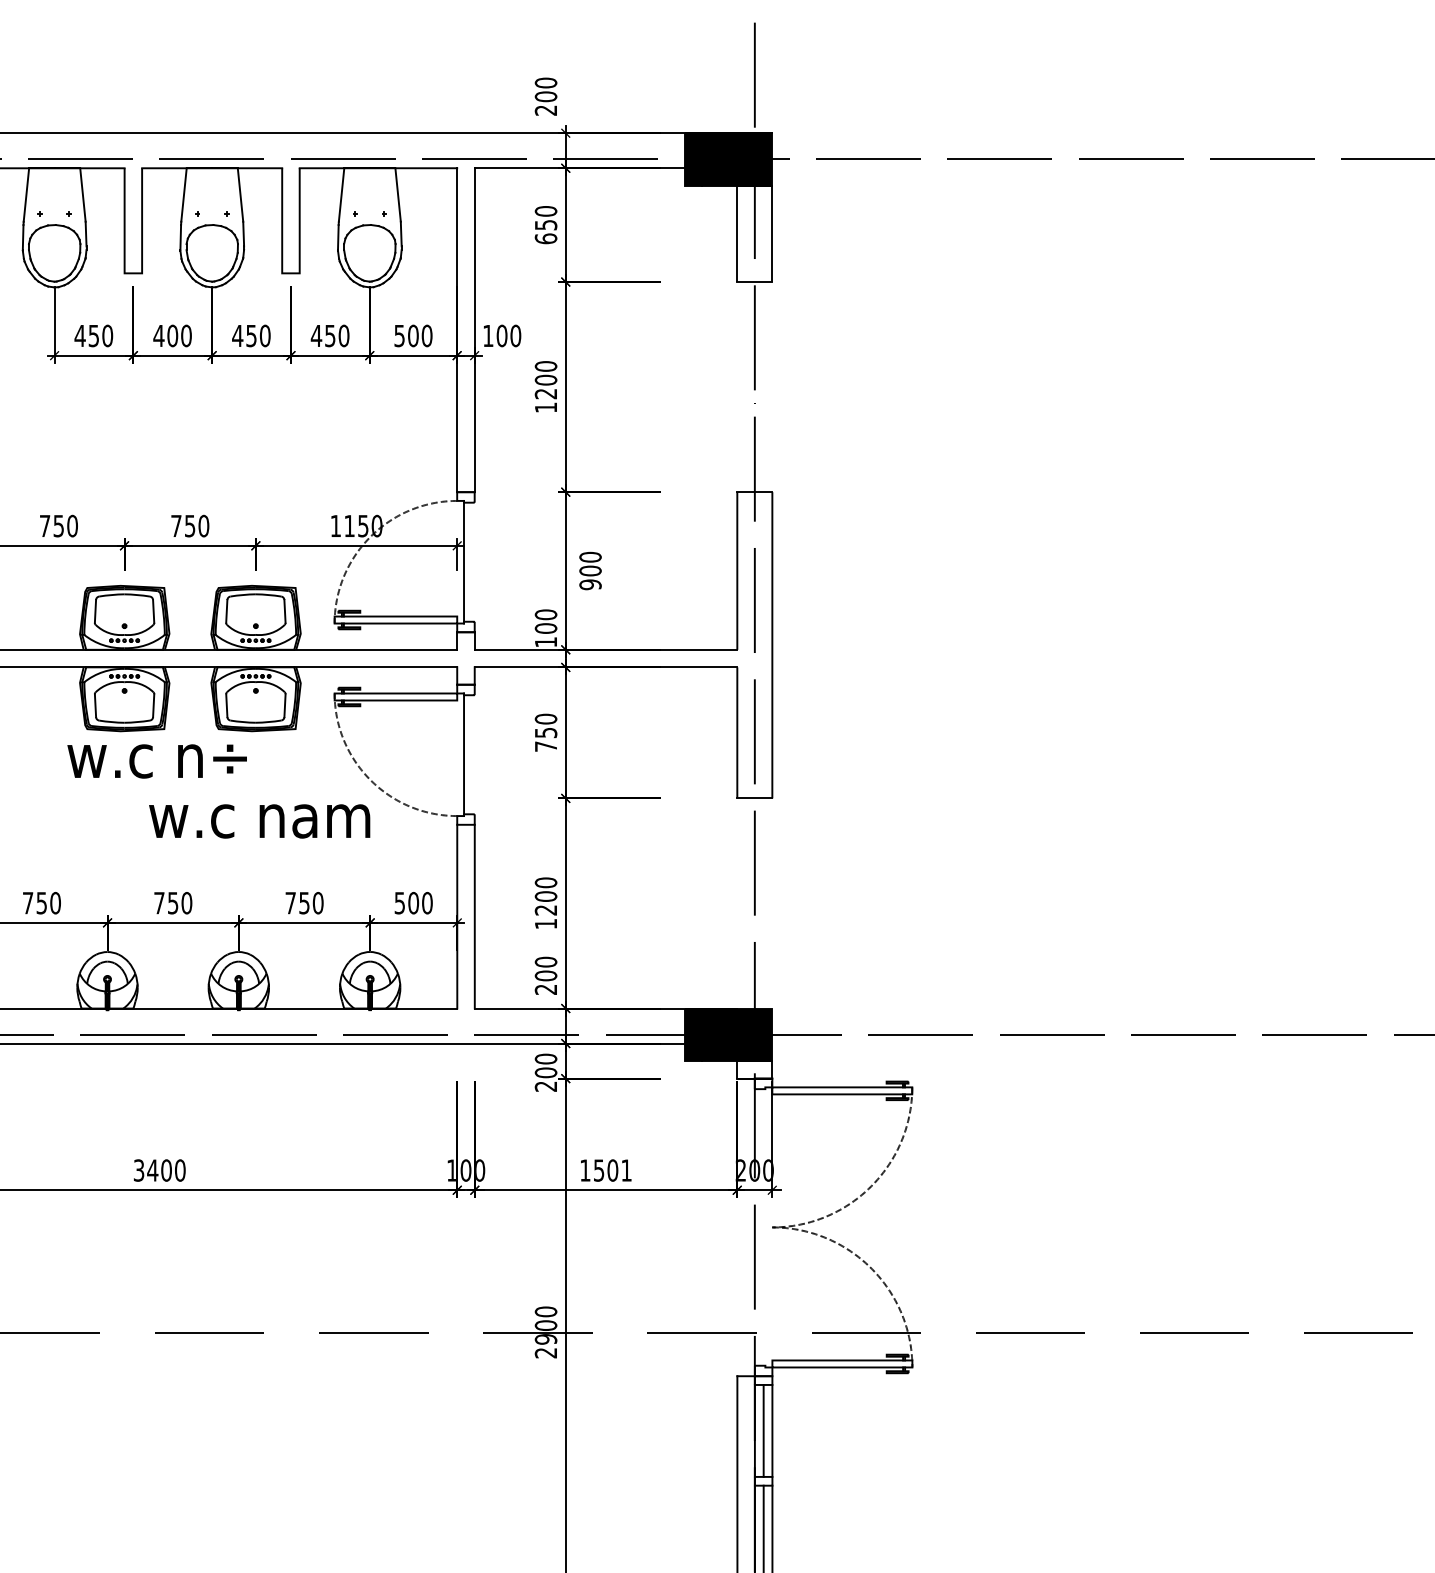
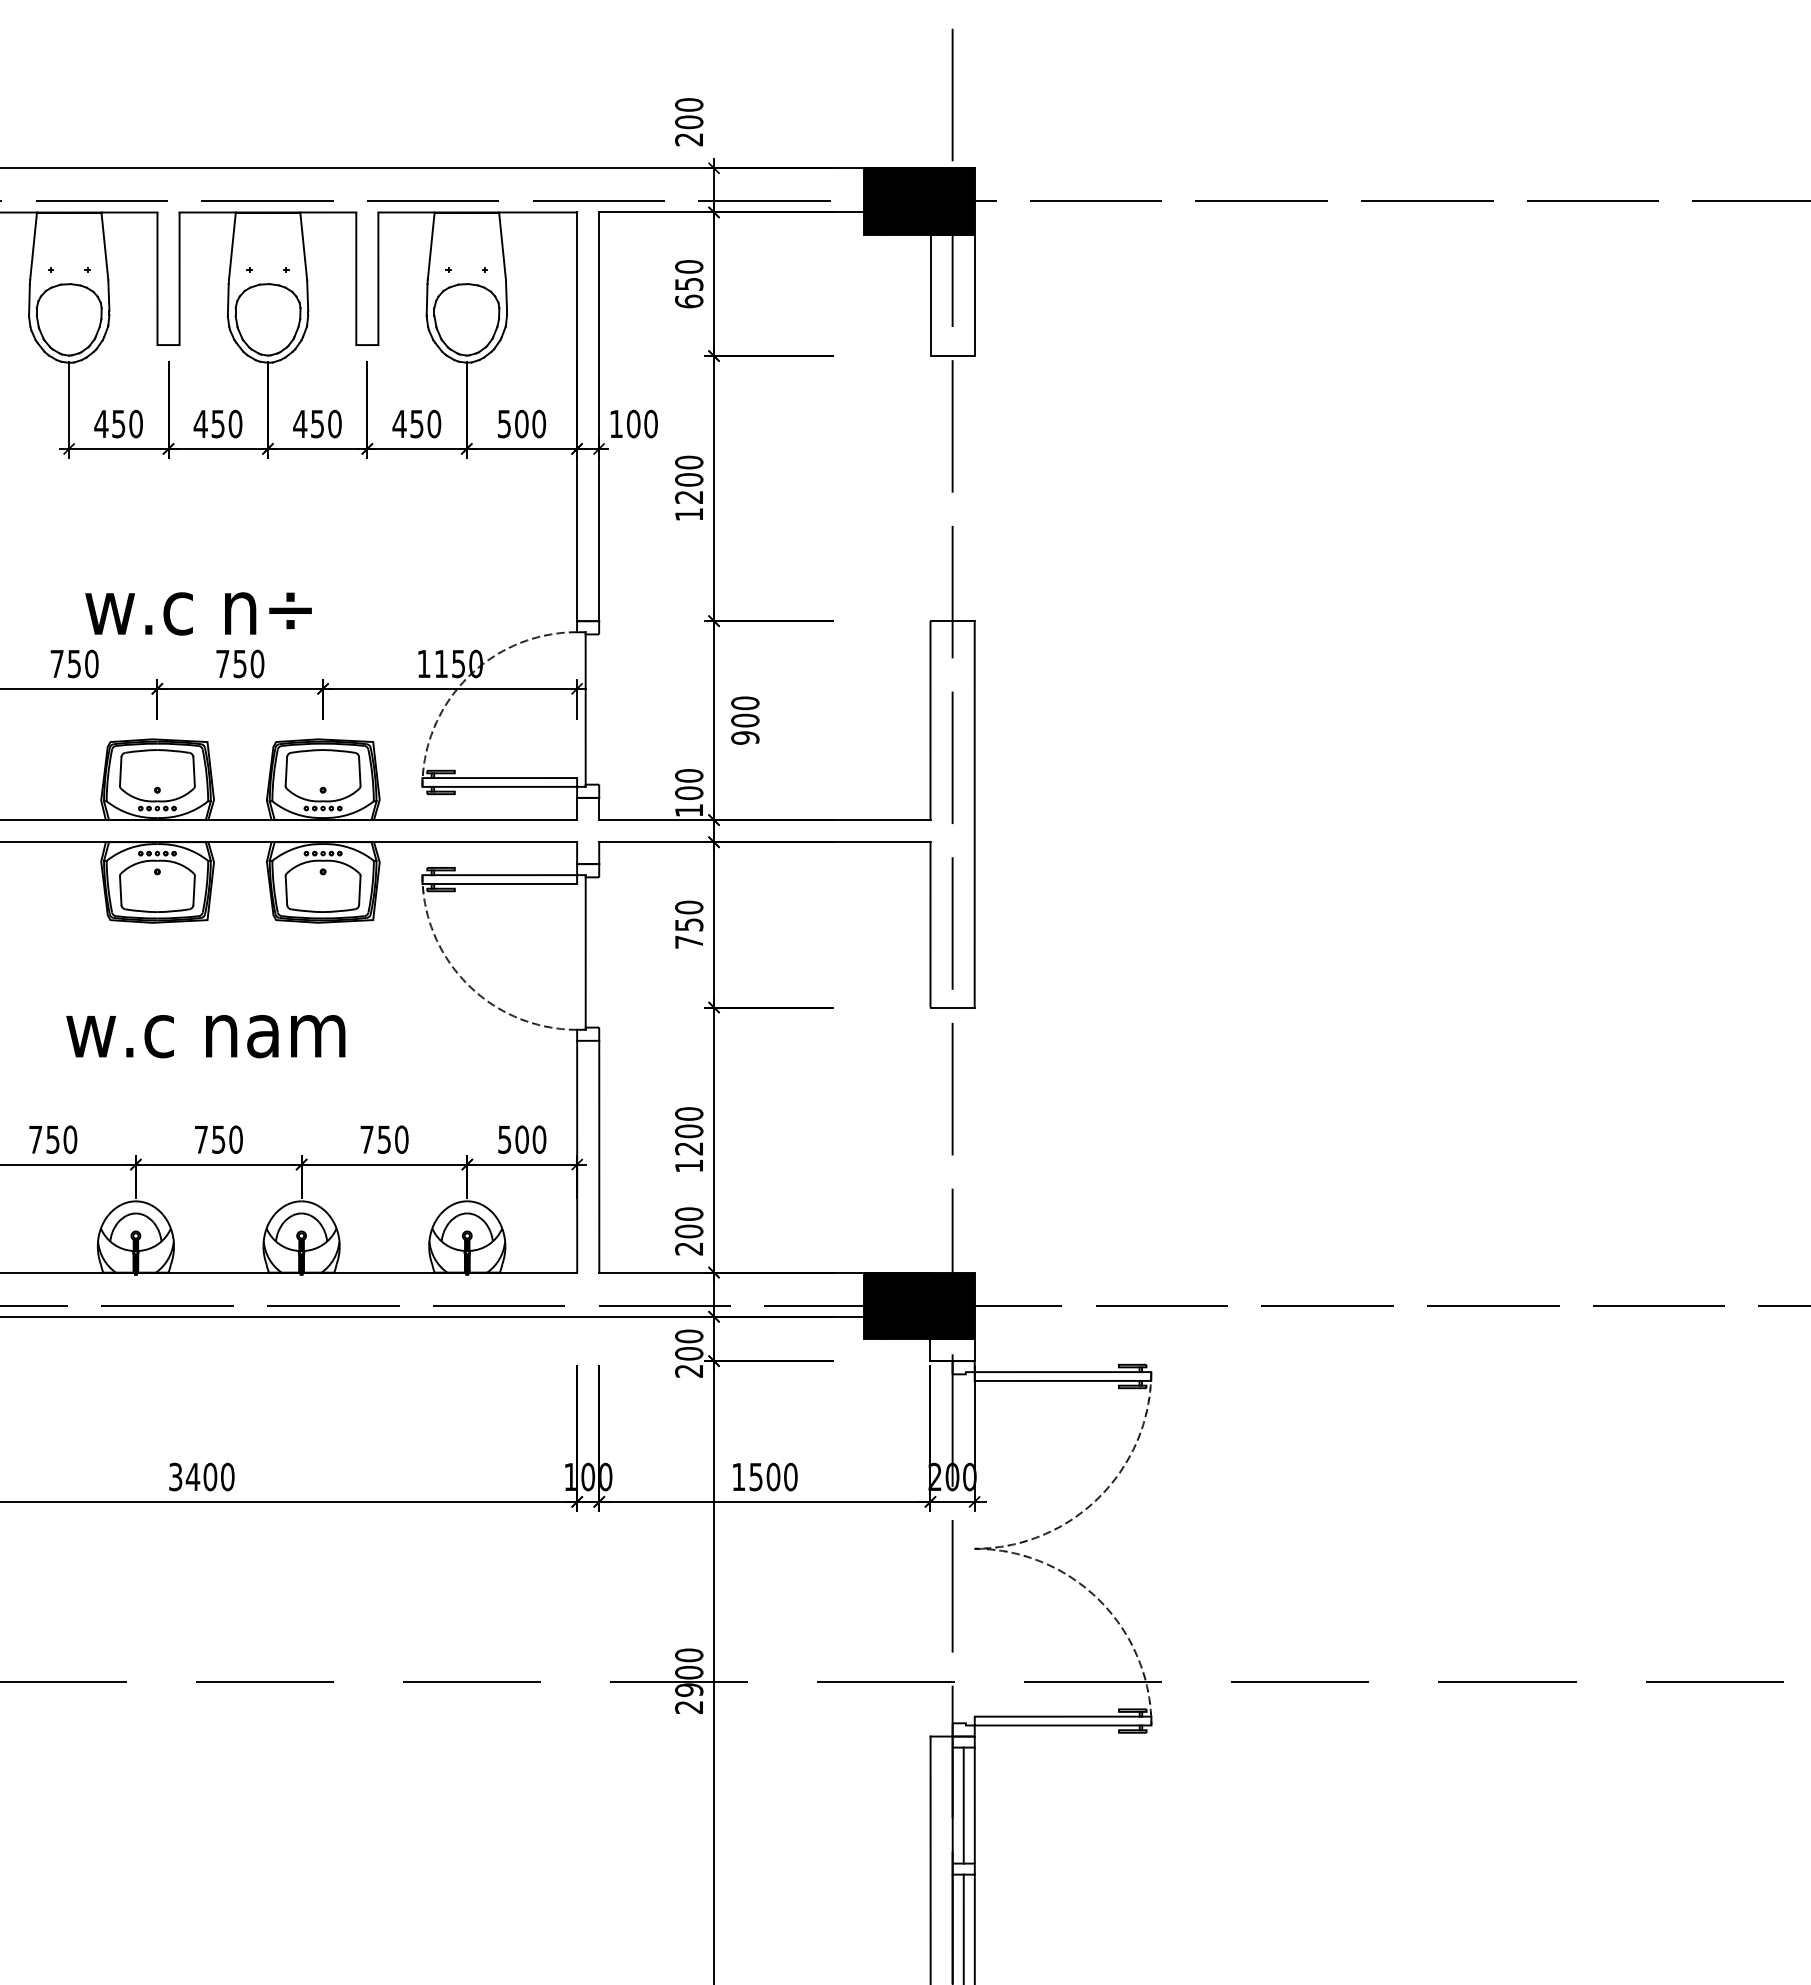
text: (172, 335) -> (218, 423), 400 -> 450
text: (157, 761) -> (198, 613), moved
text: (259, 821) -> (205, 1036), moved
text: (626, 1170) -> (790, 1476), 1501 -> 1500

